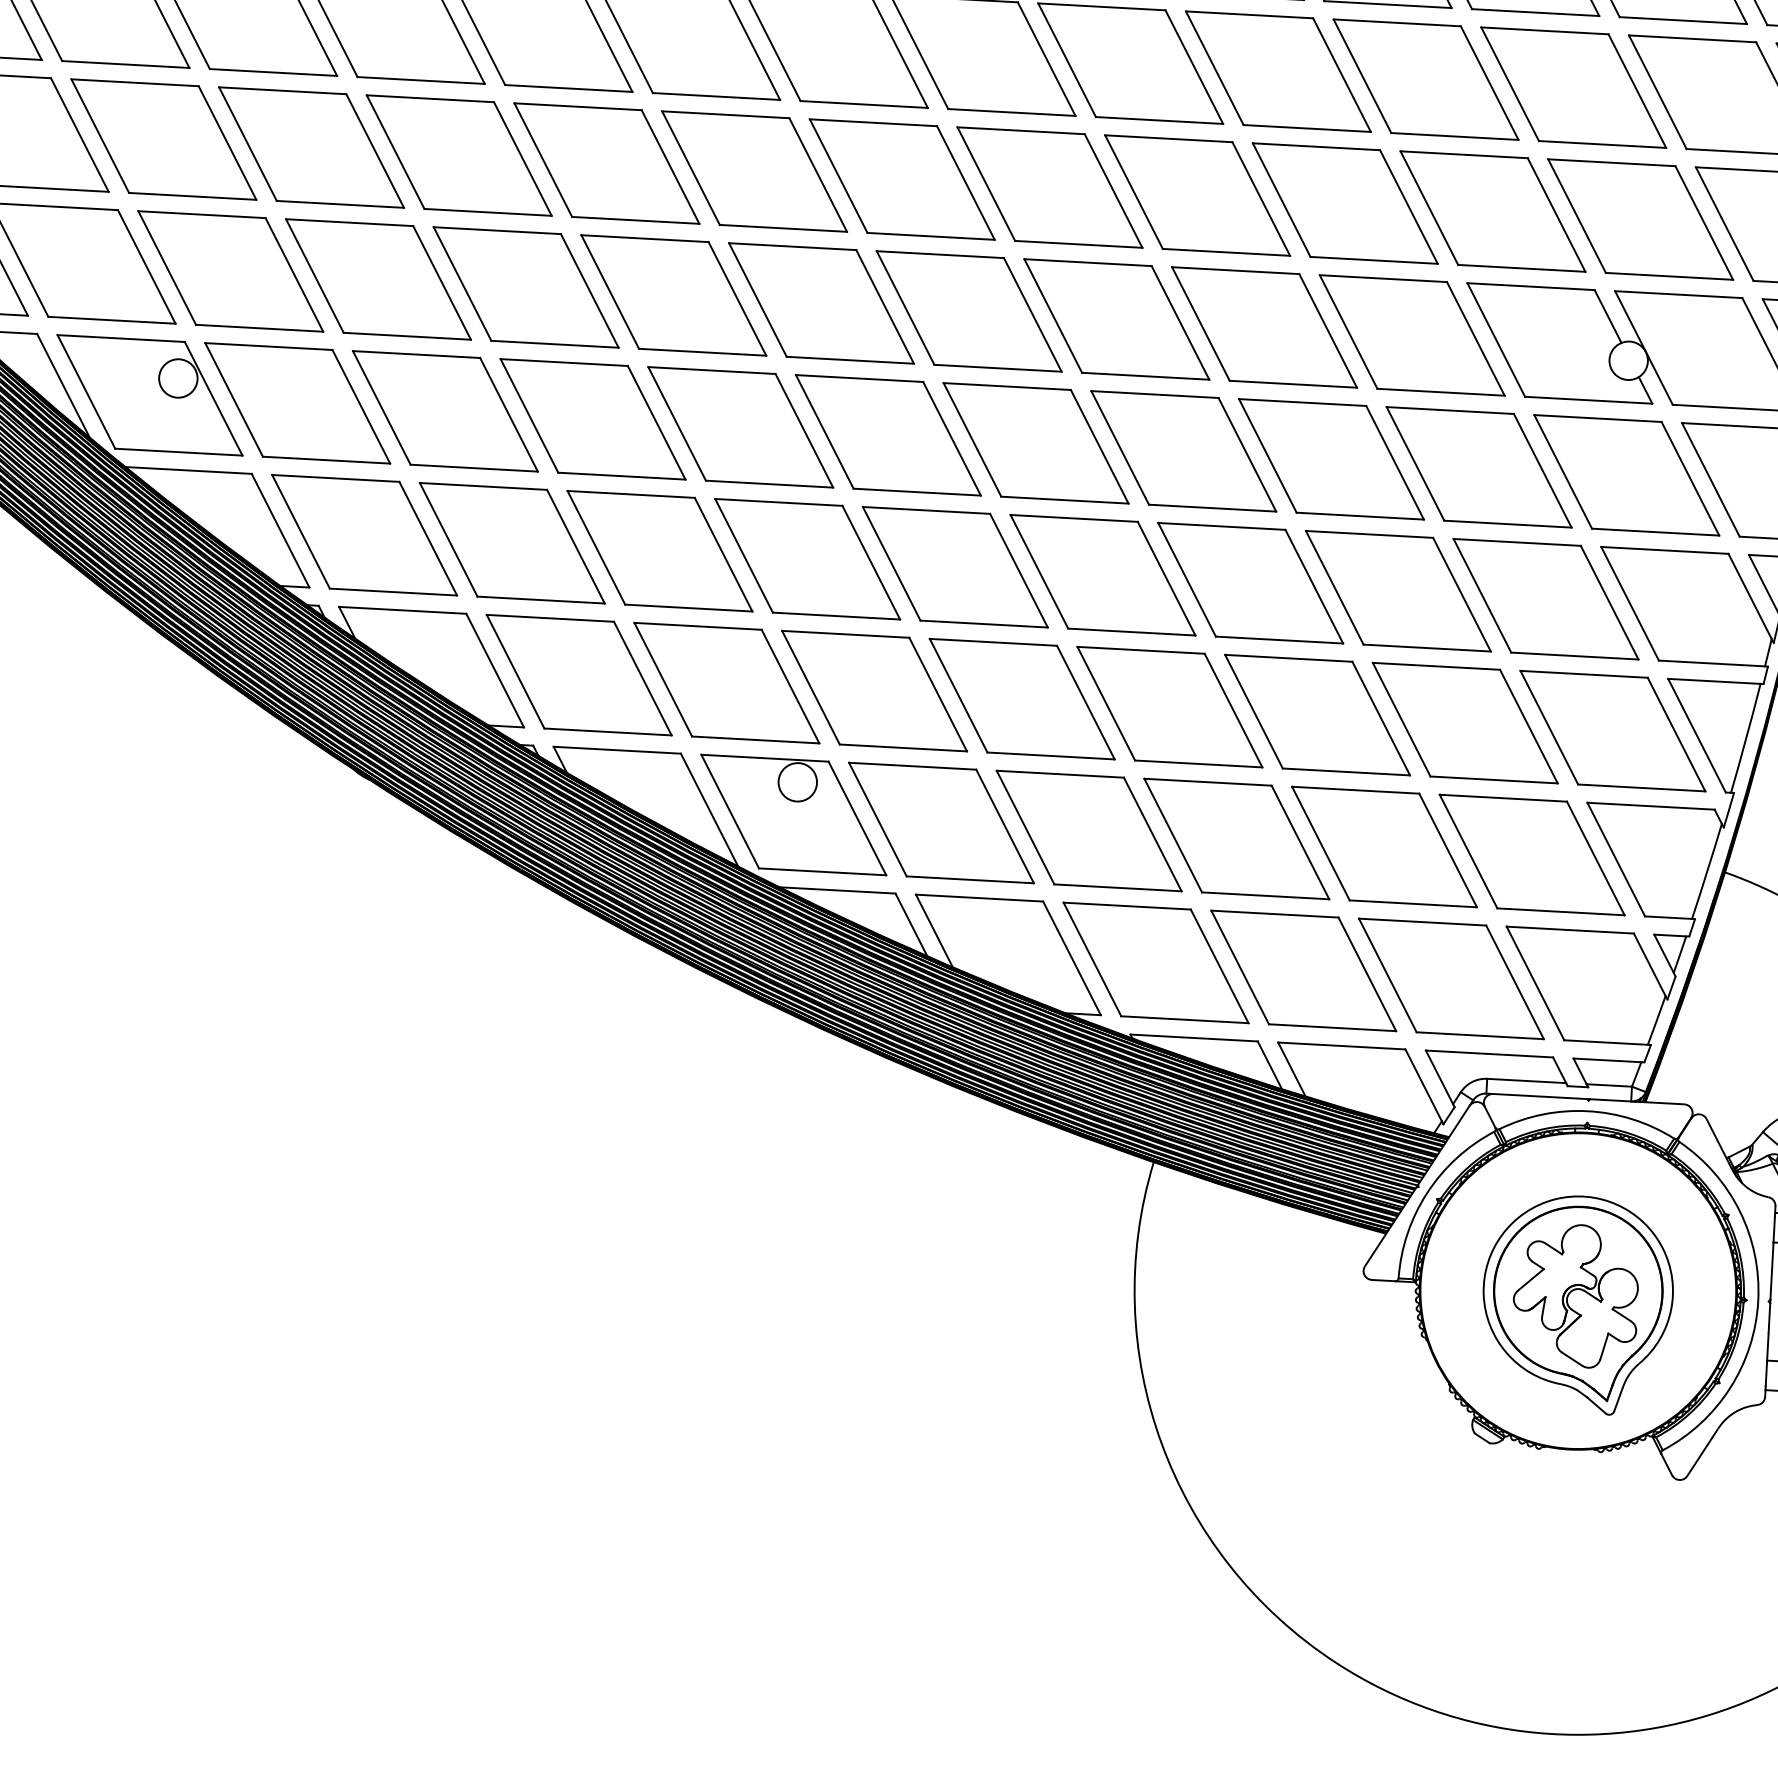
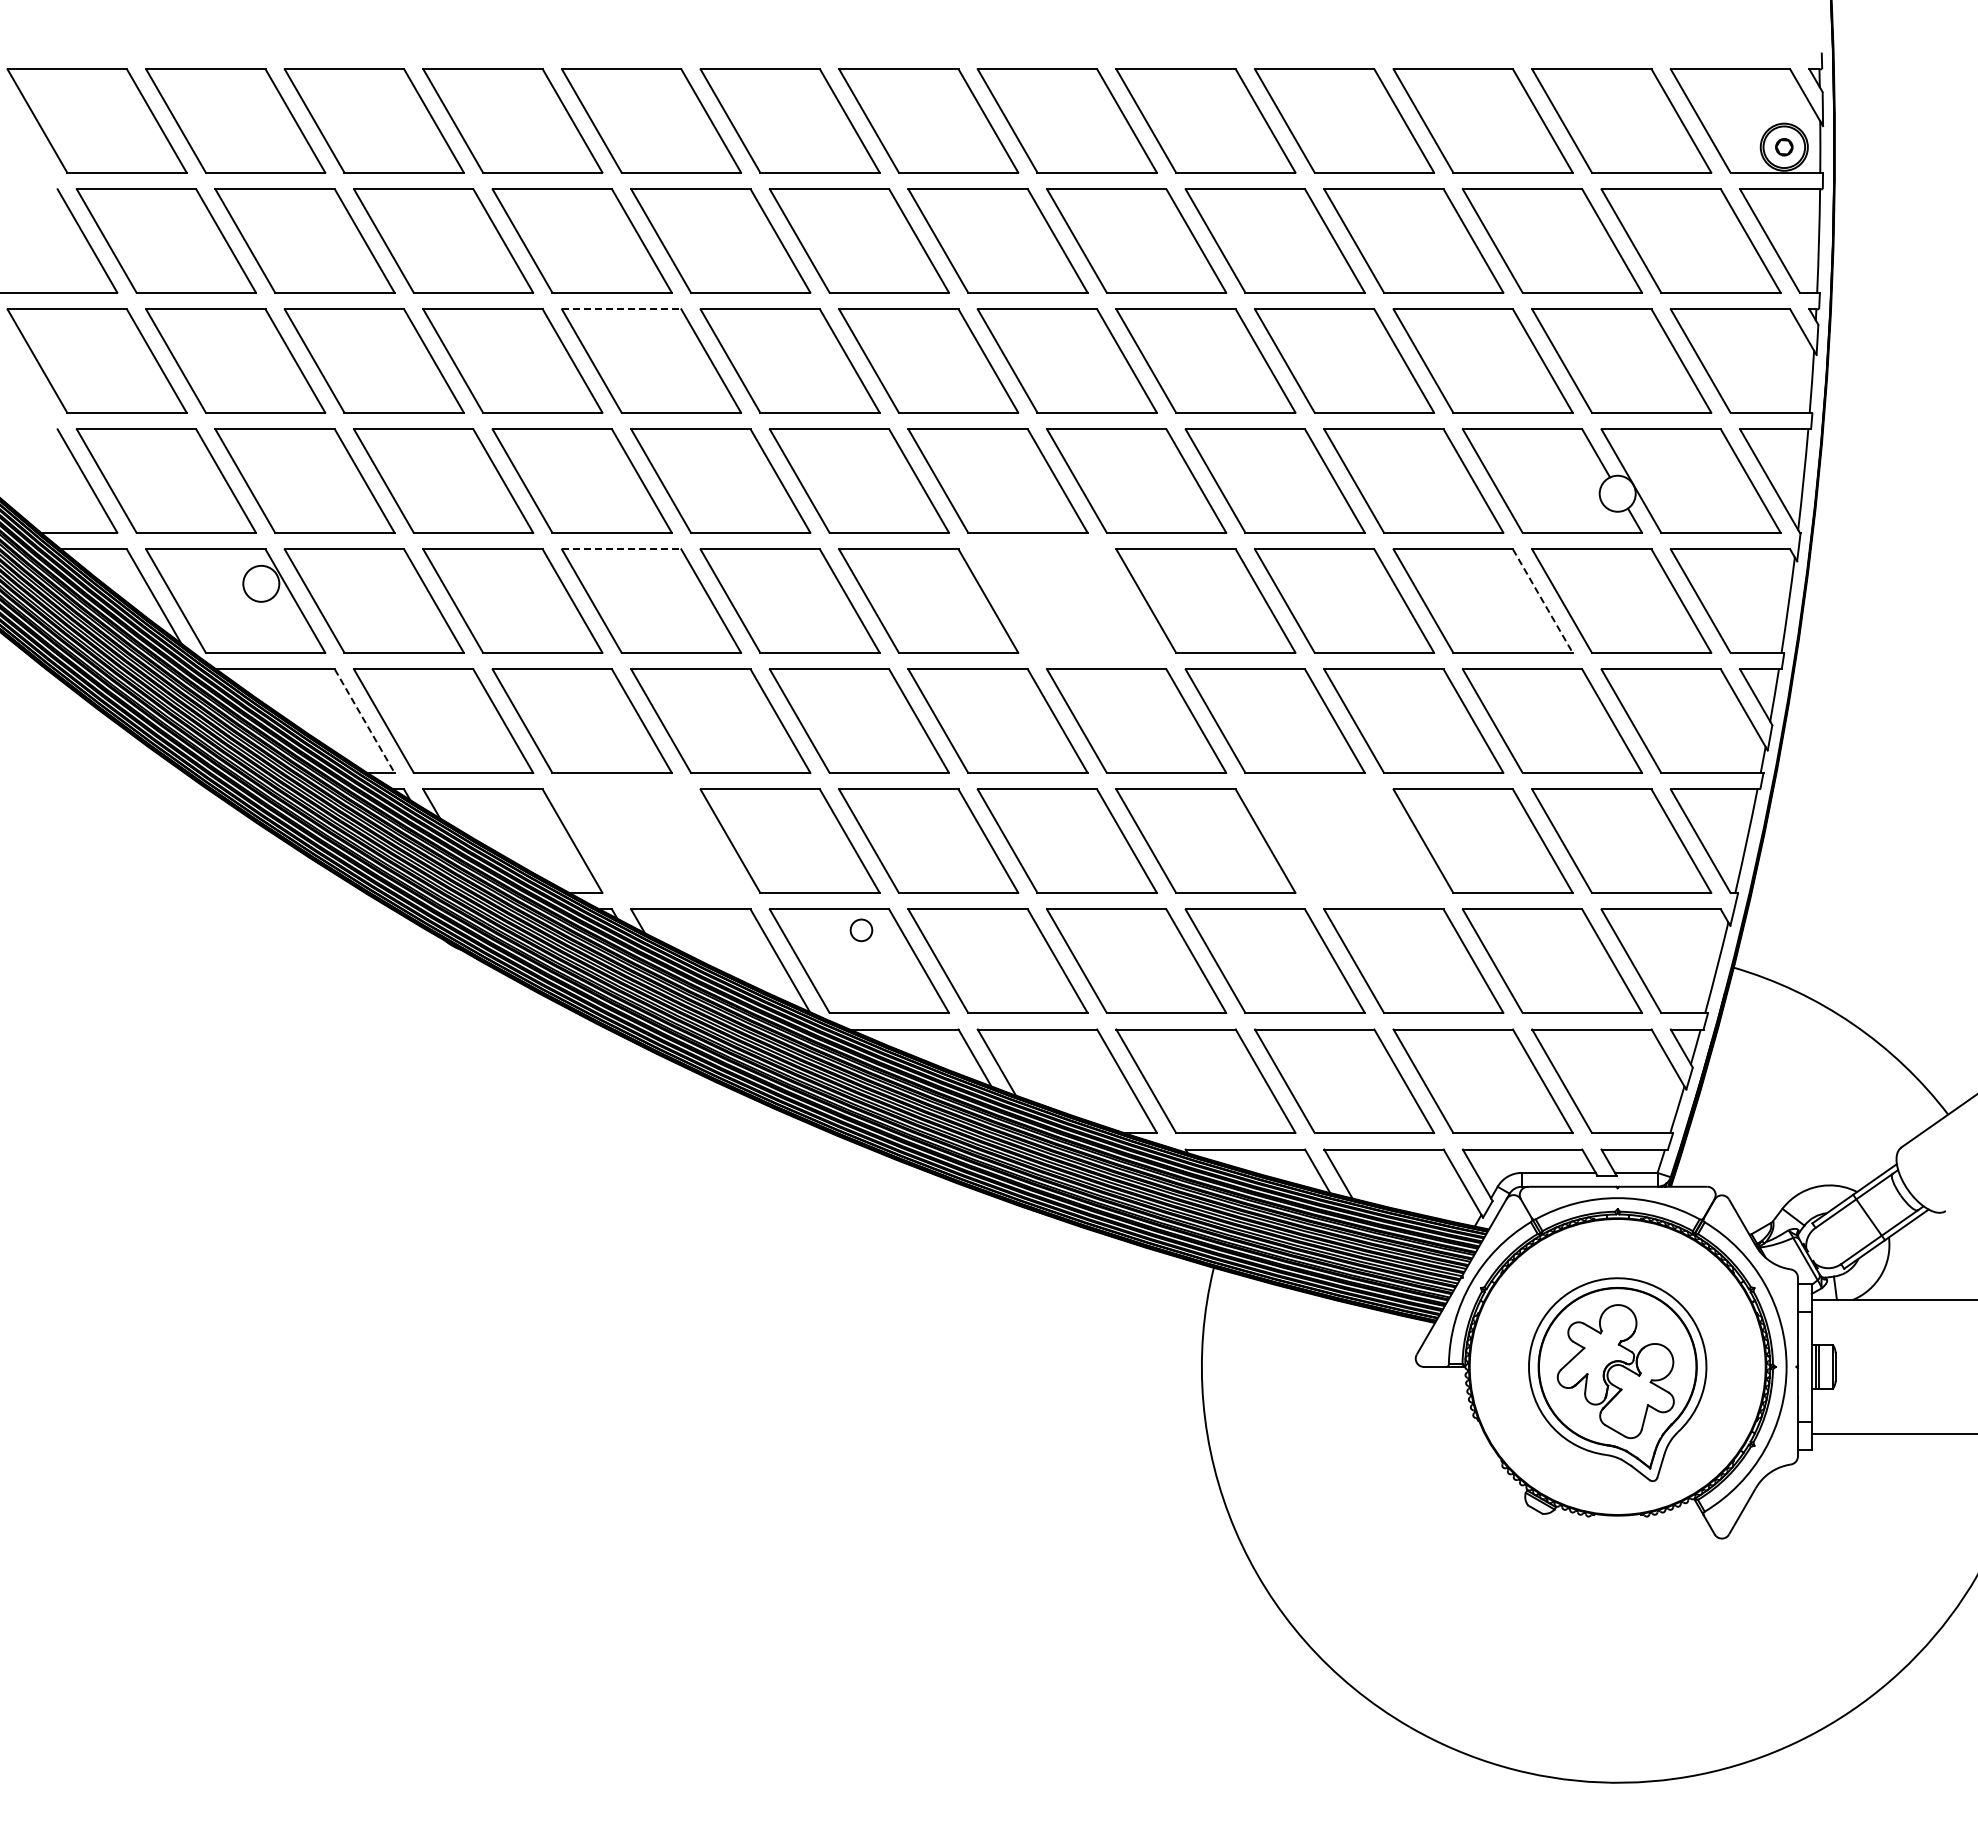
line: (577, 106) -> (621, 309), solid -> dashed
line: (564, 362) -> (621, 549), solid -> dashed
part: (1035, 442) -> (1066, 600), removed
line: (1542, 471) -> (1542, 601), solid -> dashed
line: (280, 531) -> (364, 721), solid -> dashed
part: (578, 674) -> (650, 840), removed
part: (1317, 714) -> (1344, 840), removed
circle: (797, 782) -> (861, 930), size x0.6

